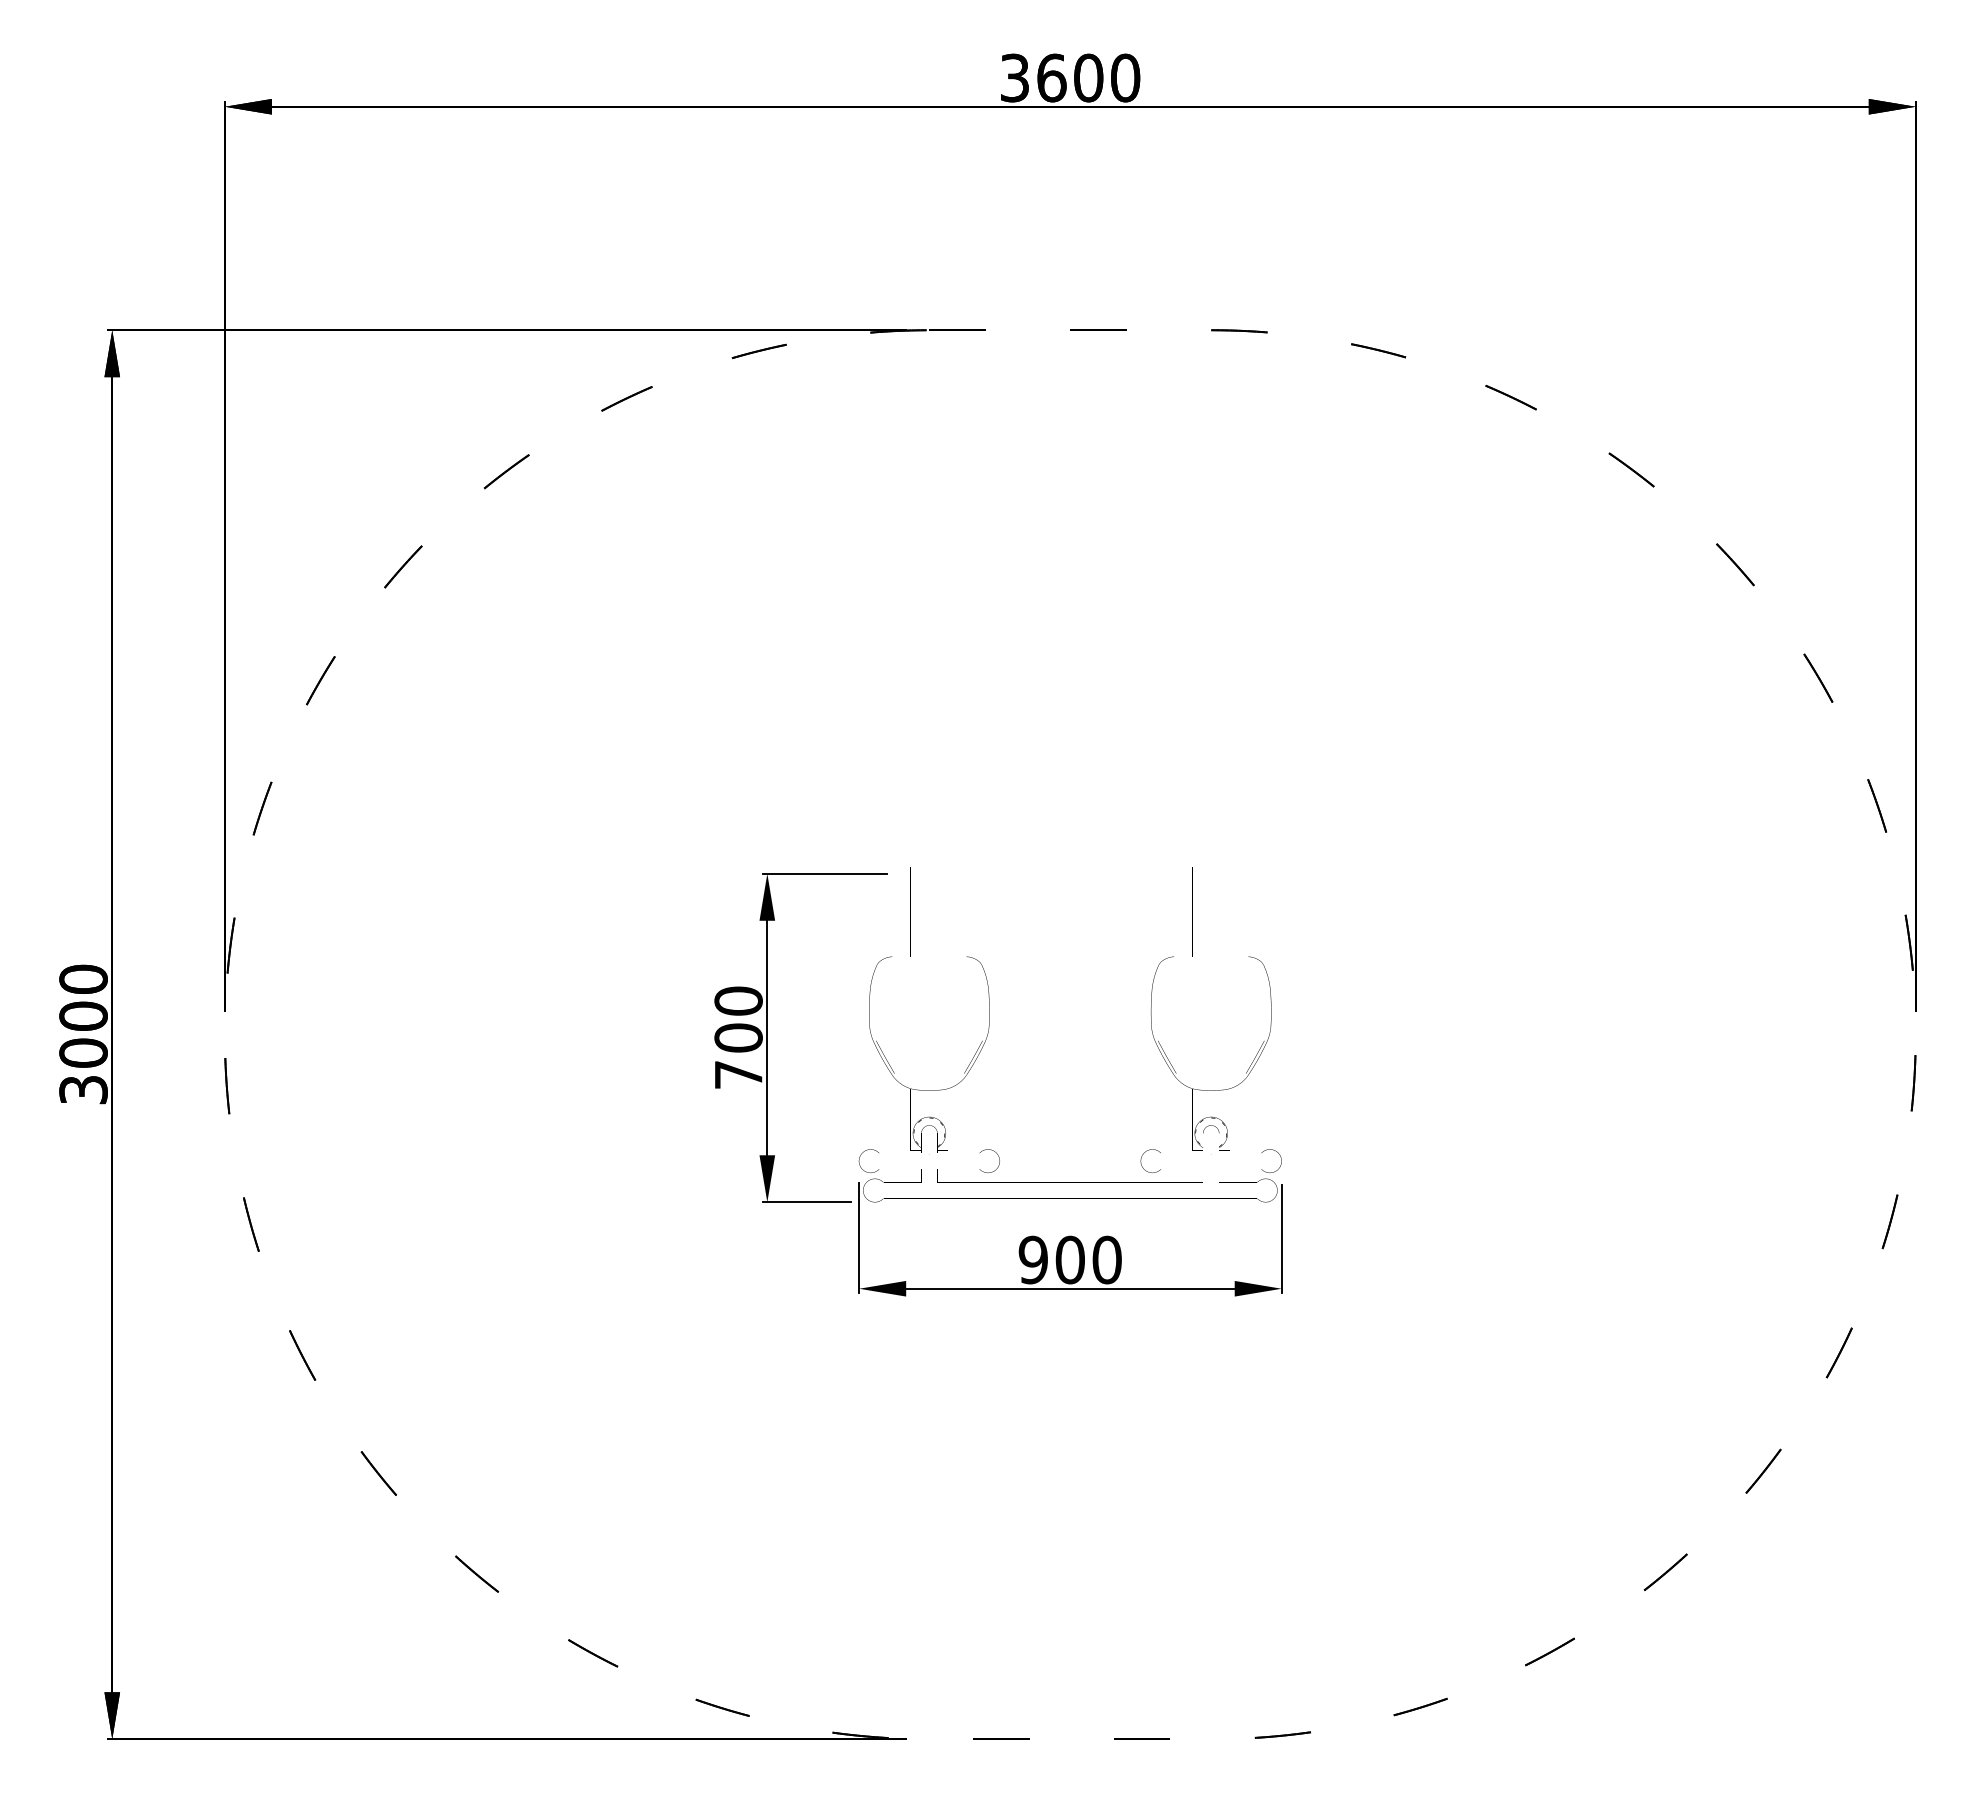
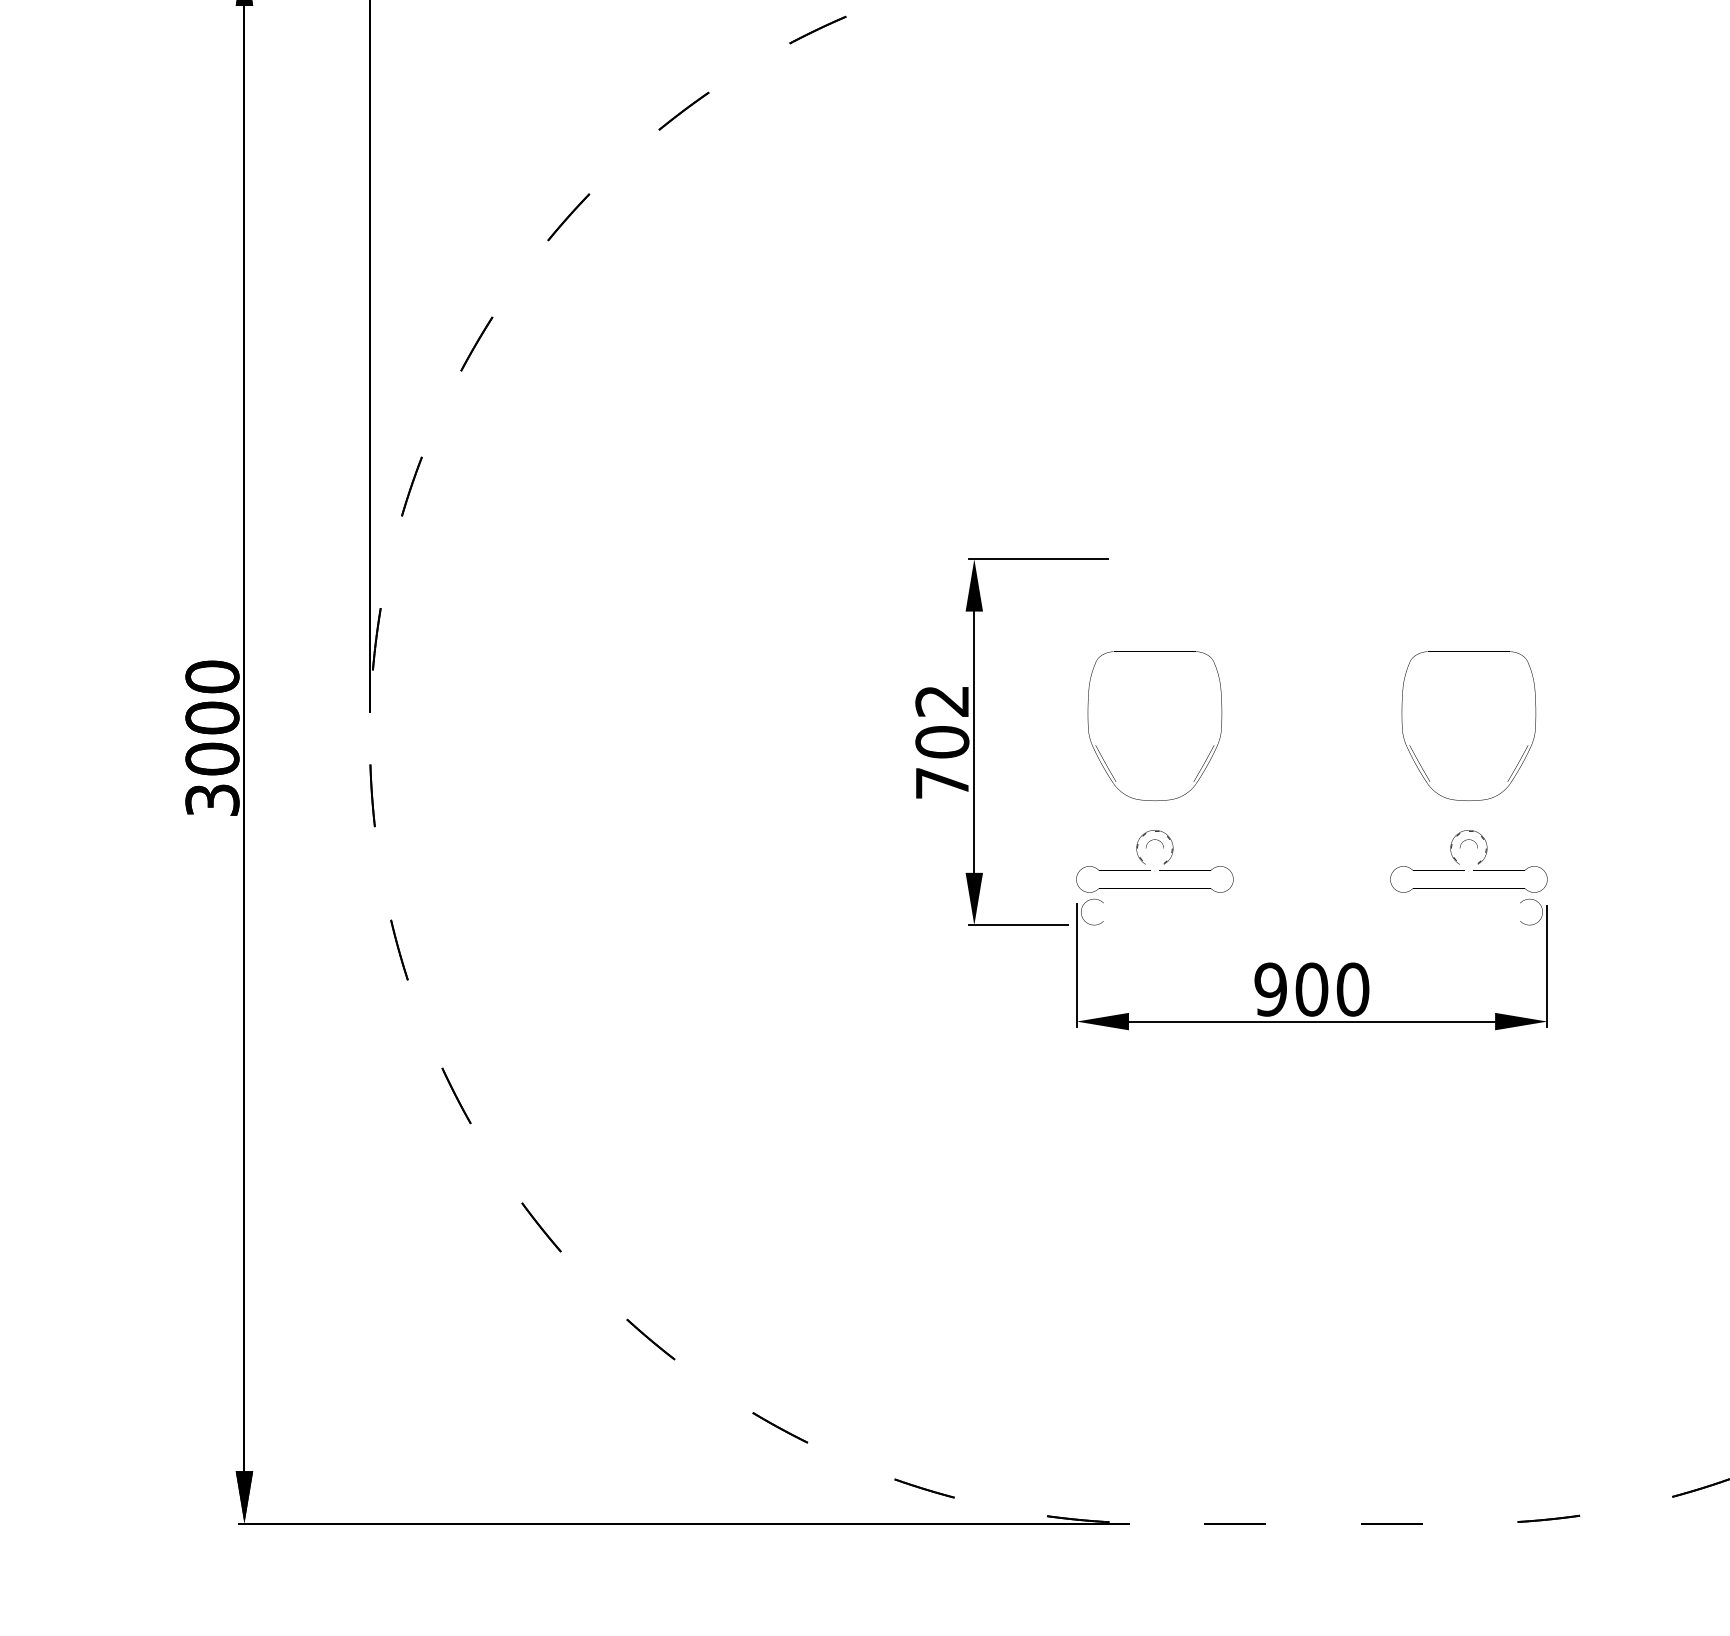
text: (738, 1000) -> (942, 700), 700 -> 702

